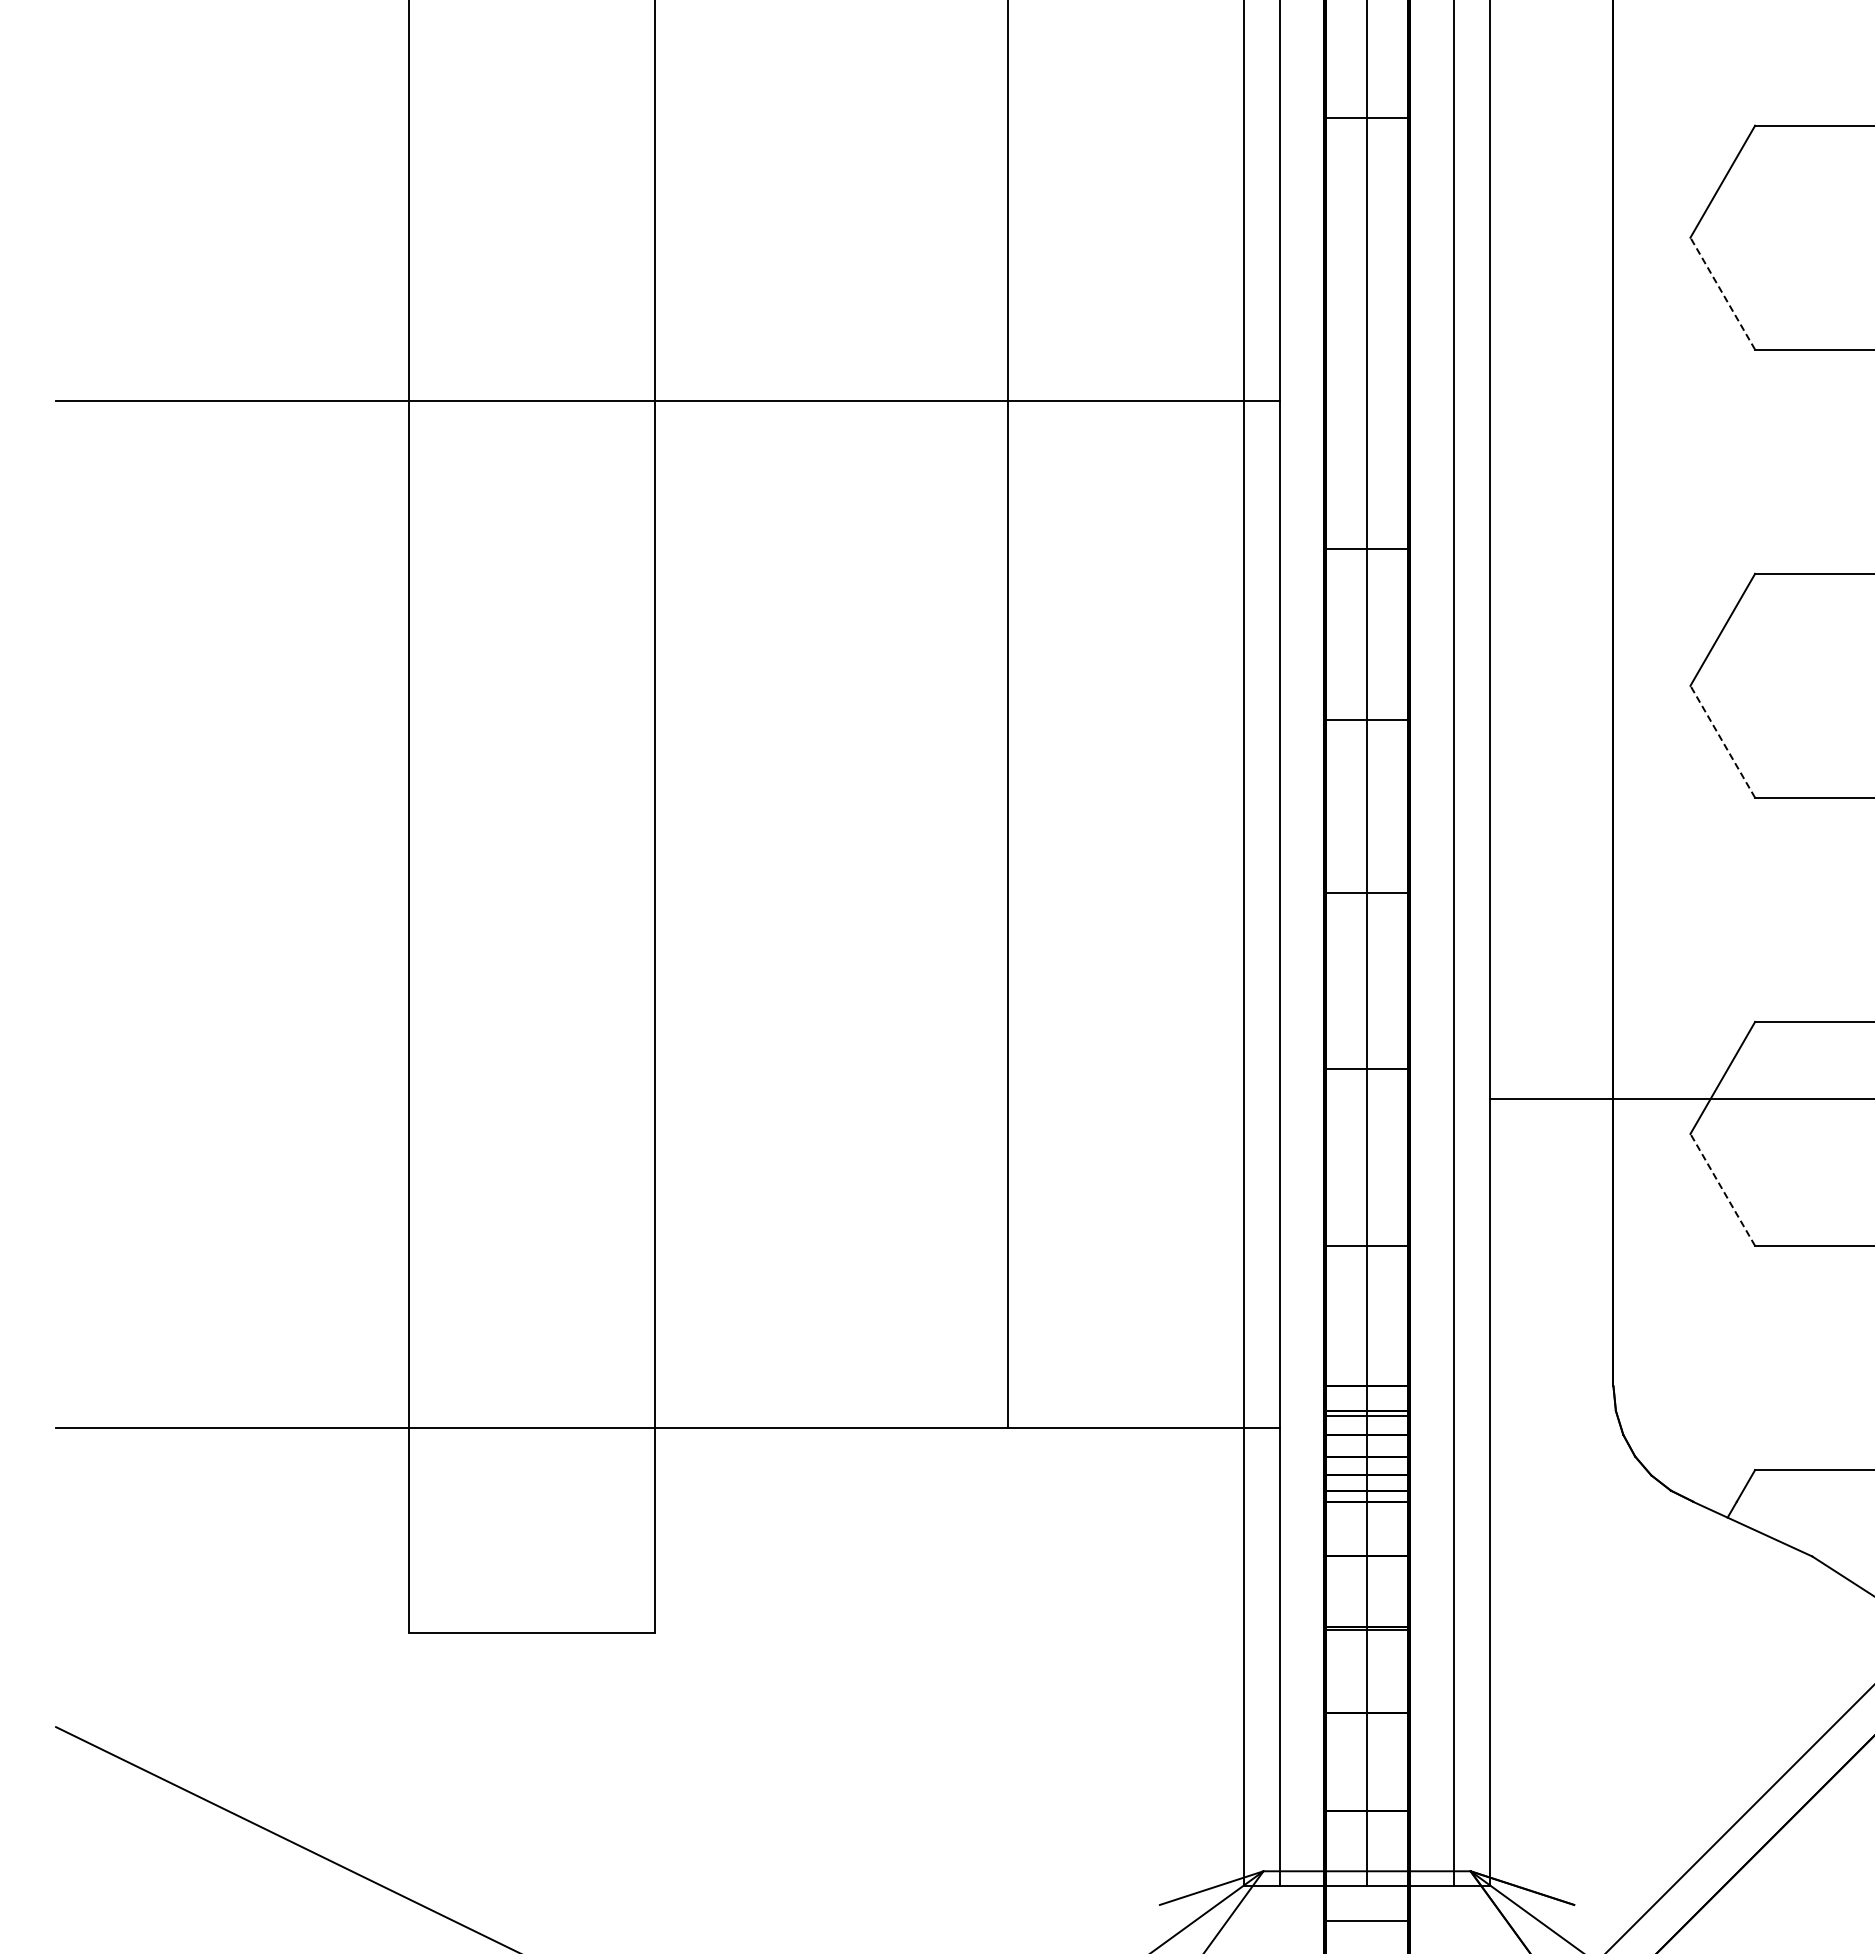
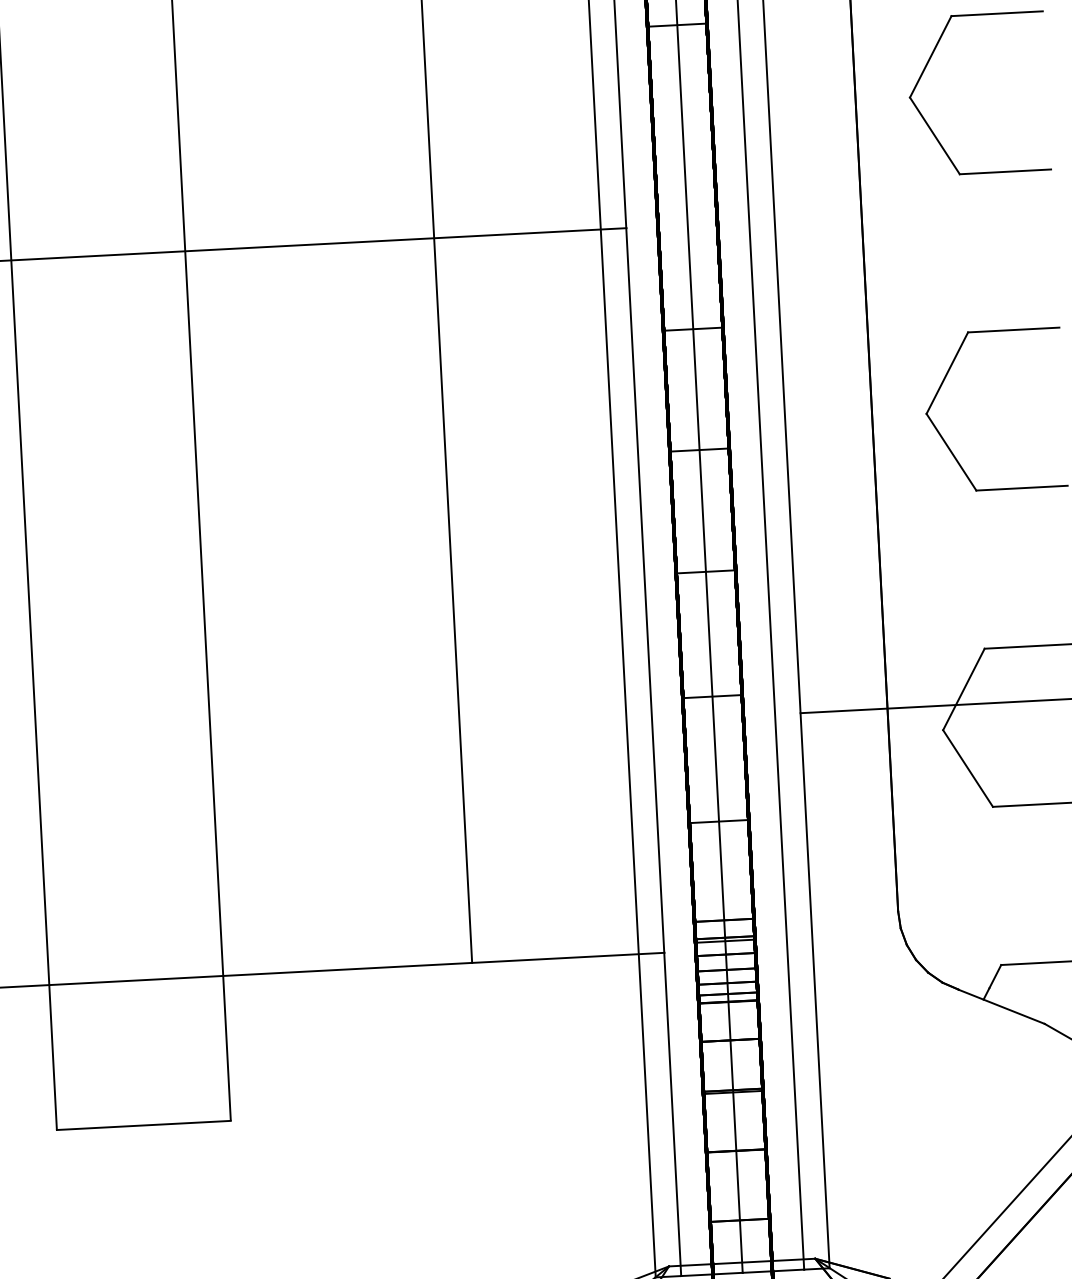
line: (1722, 293) -> (934, 135), dashed -> solid
line: (1722, 741) -> (951, 451), dashed -> solid
line: (1722, 1189) -> (967, 768), dashed -> solid

